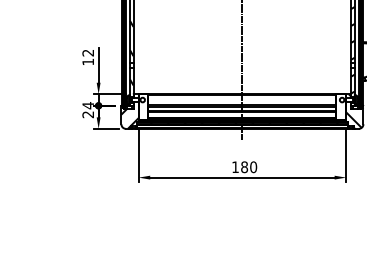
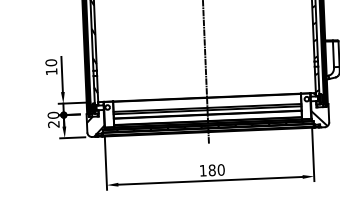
text: (88, 52) -> (51, 62), 12 -> 10
text: (87, 105) -> (52, 115), 24 -> 20

